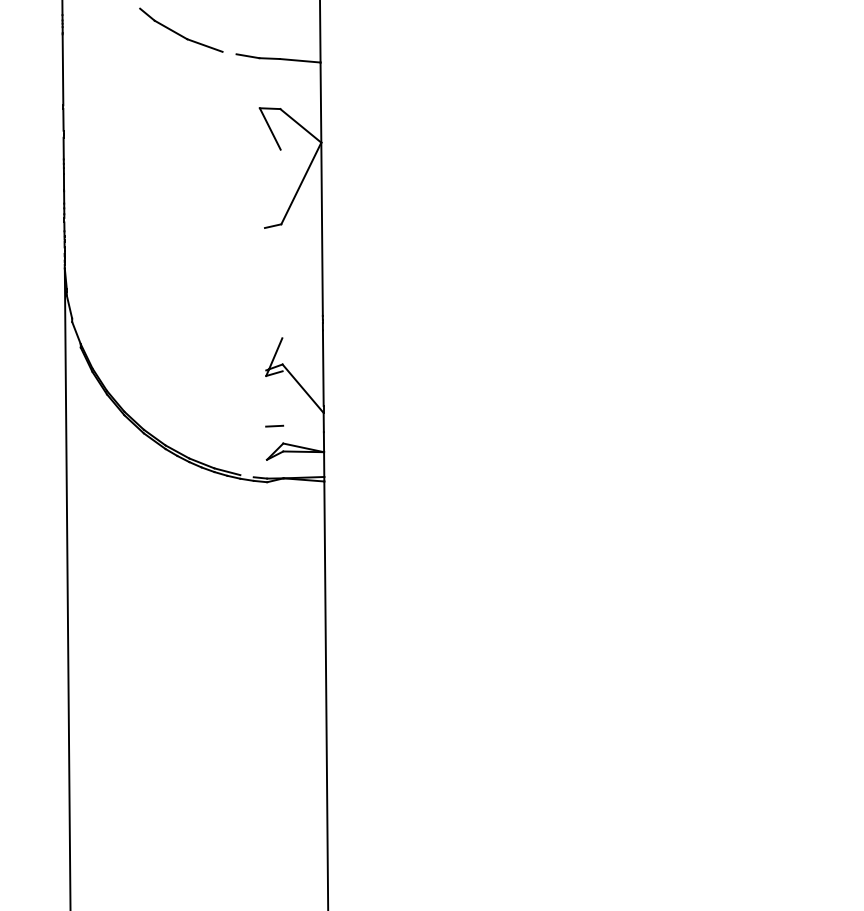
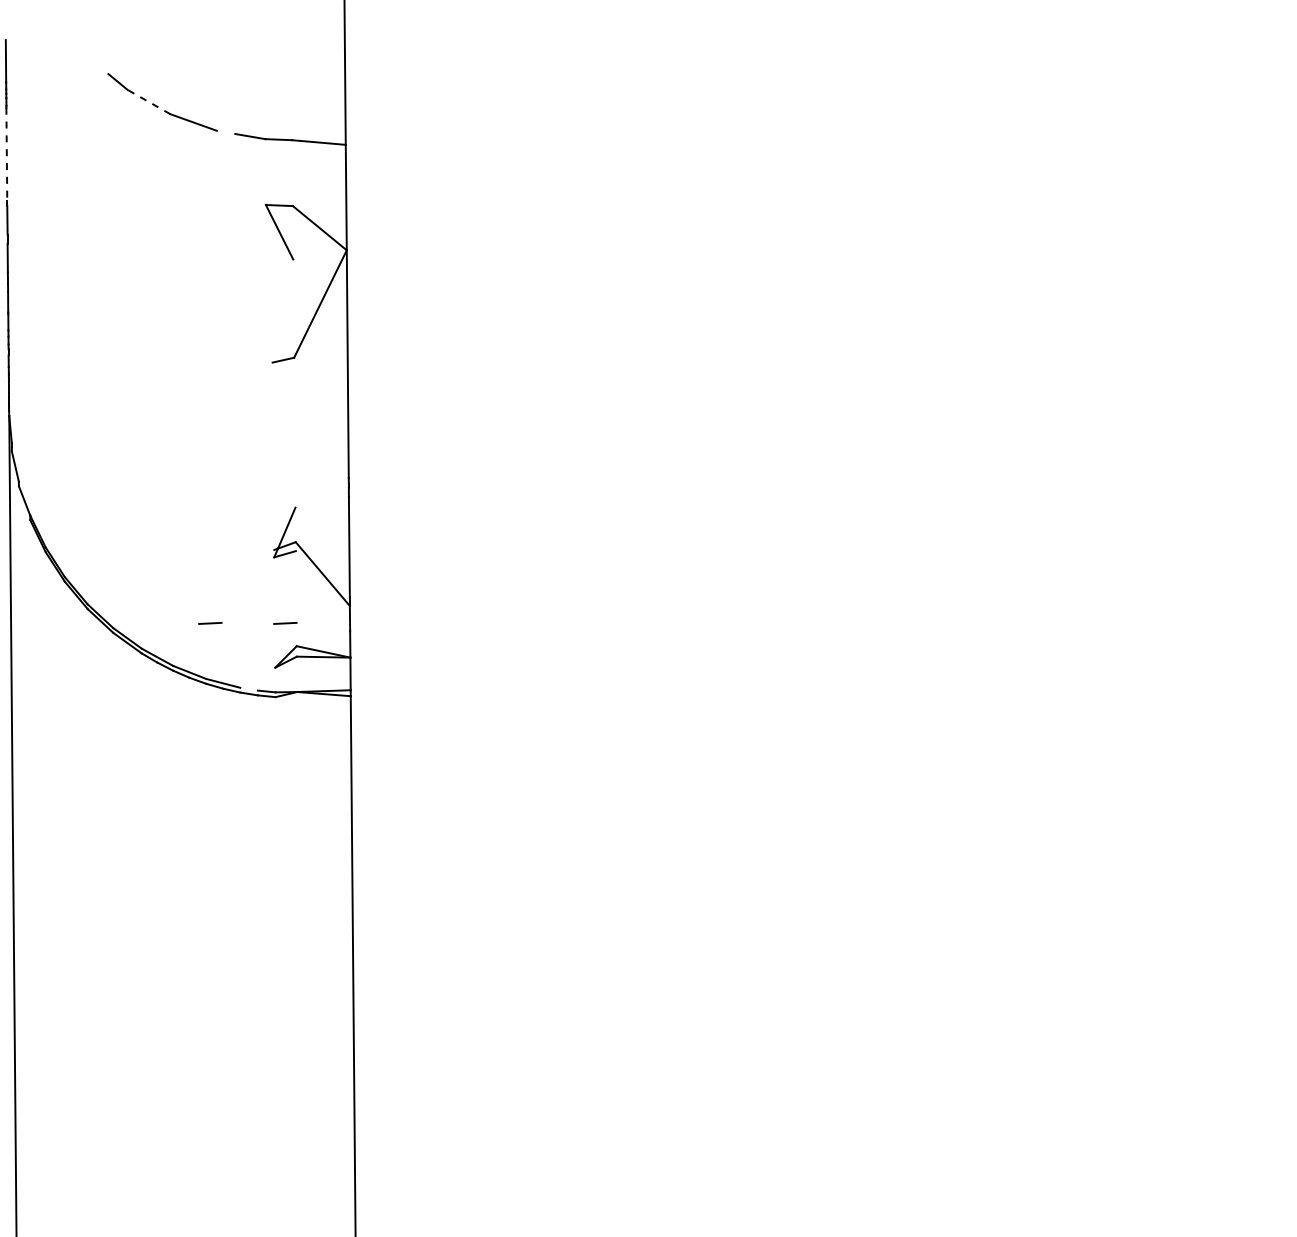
line: (170, 30) -> (148, 102), solid -> dashed
line: (62, 69) -> (6, 154), solid -> dashed
line: (217, 426) -> (210, 623), added

